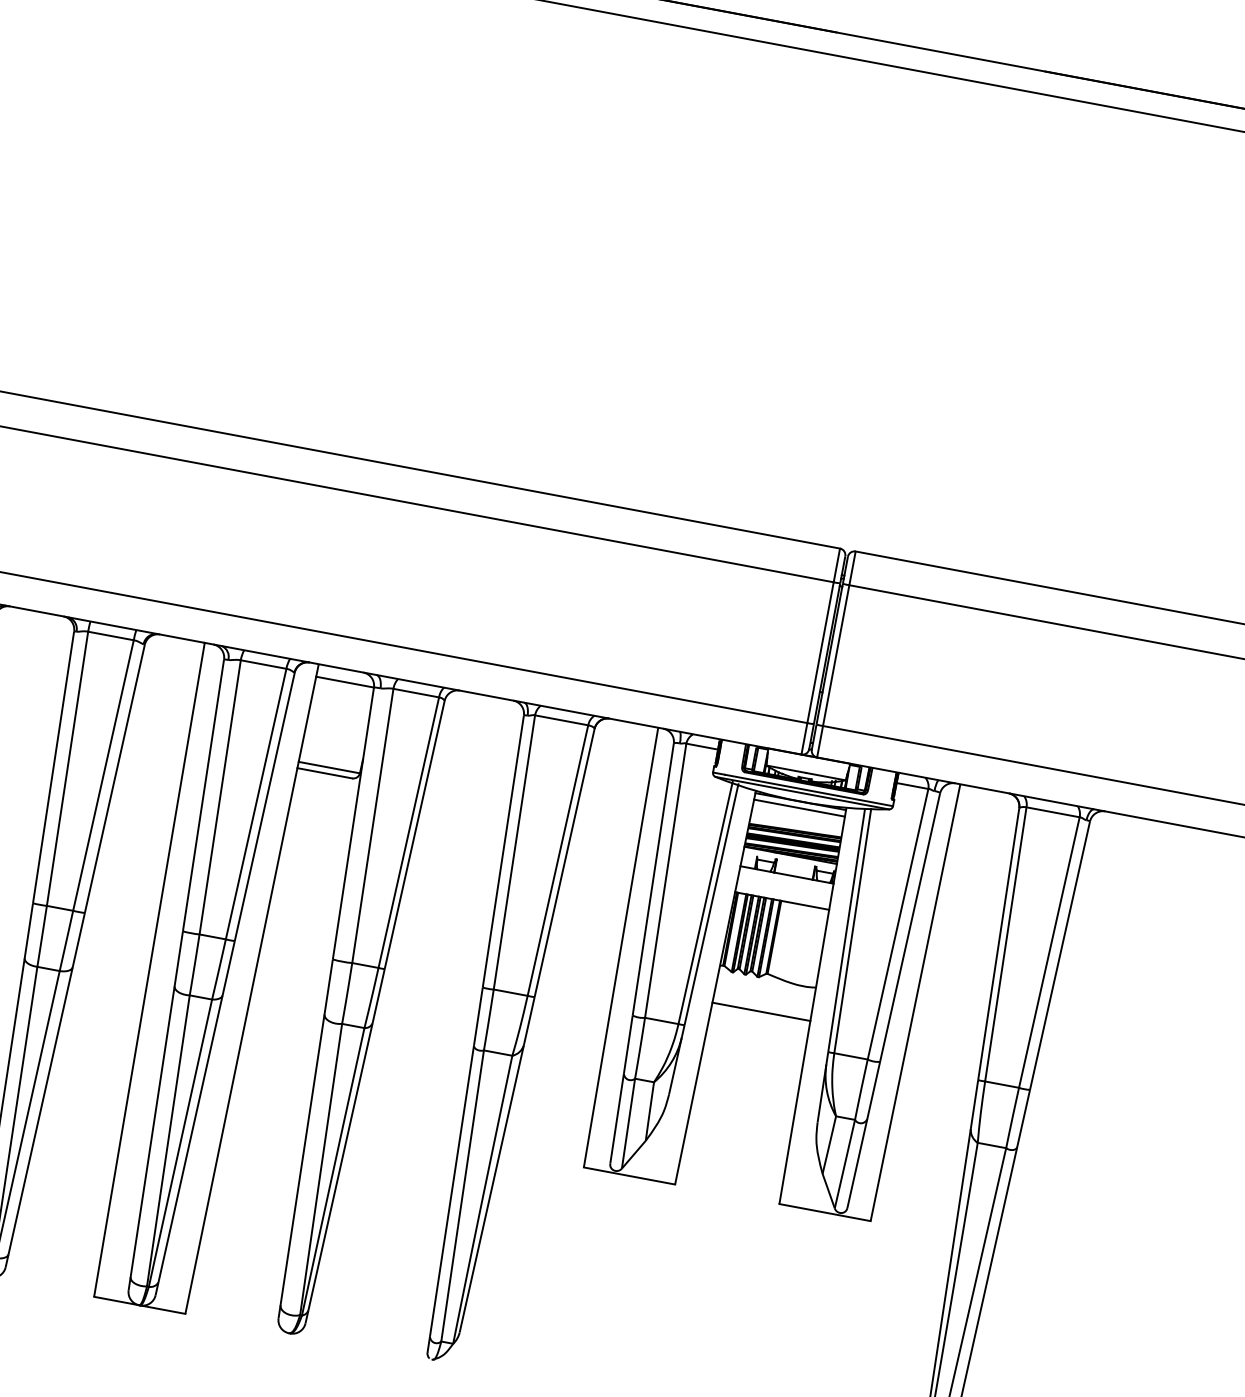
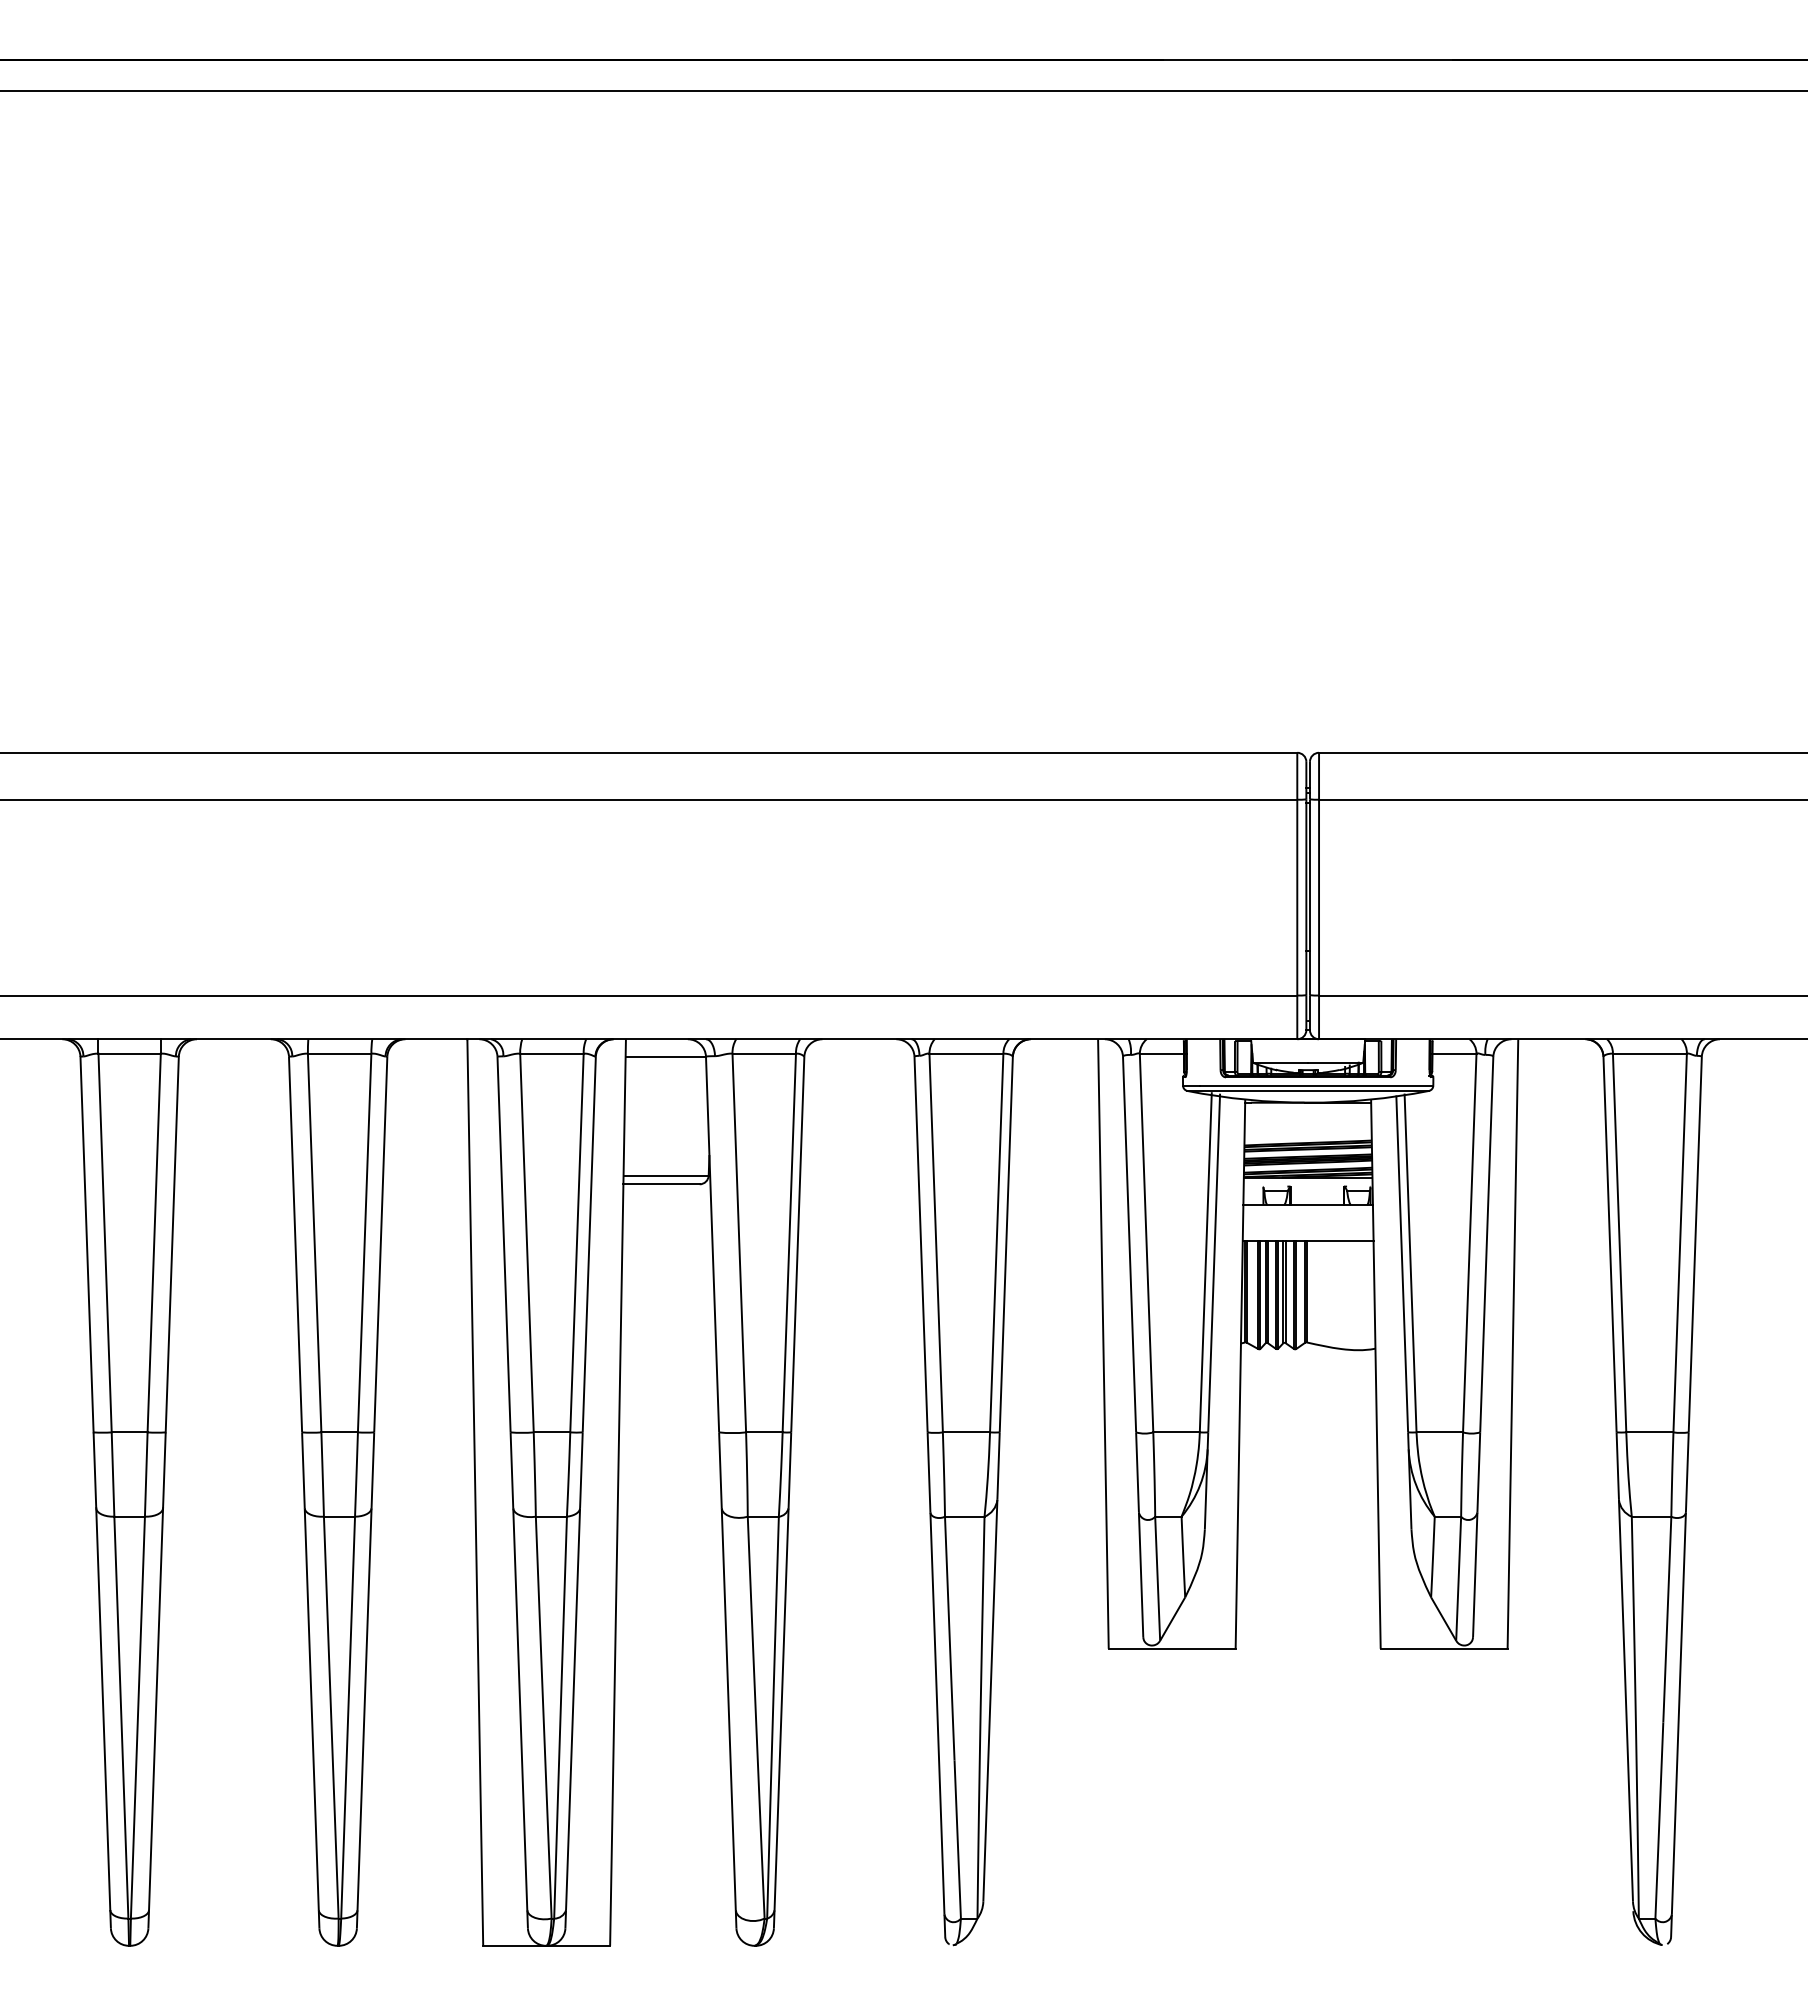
line: (799, 807) -> (1308, 1111), removed
line: (761, 1012) -> (1308, 1395), removed

